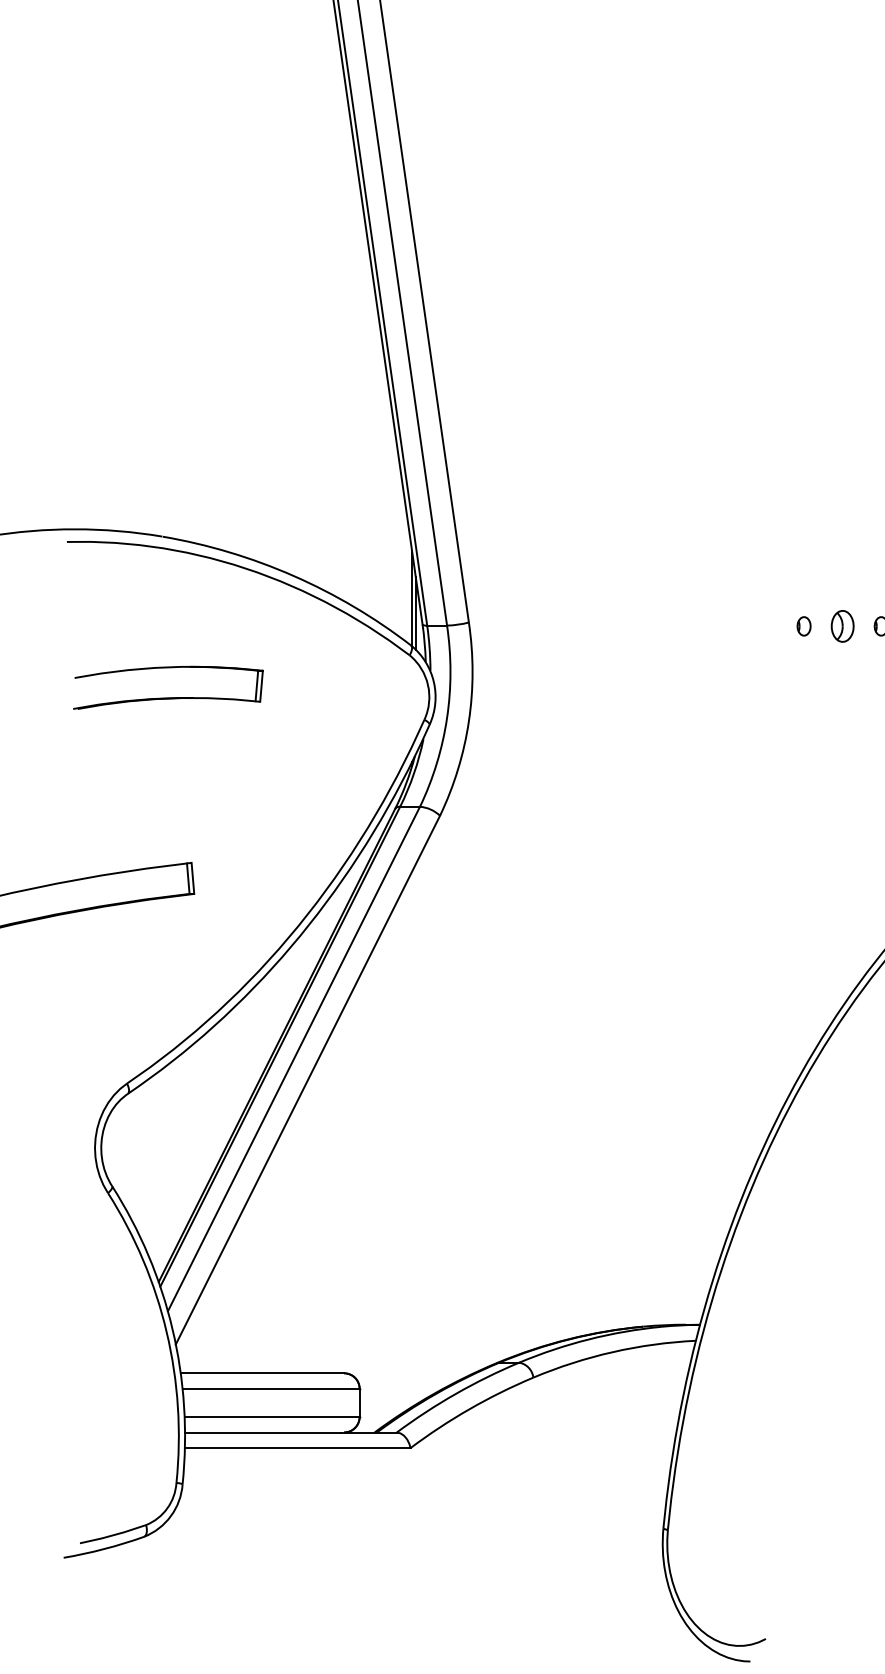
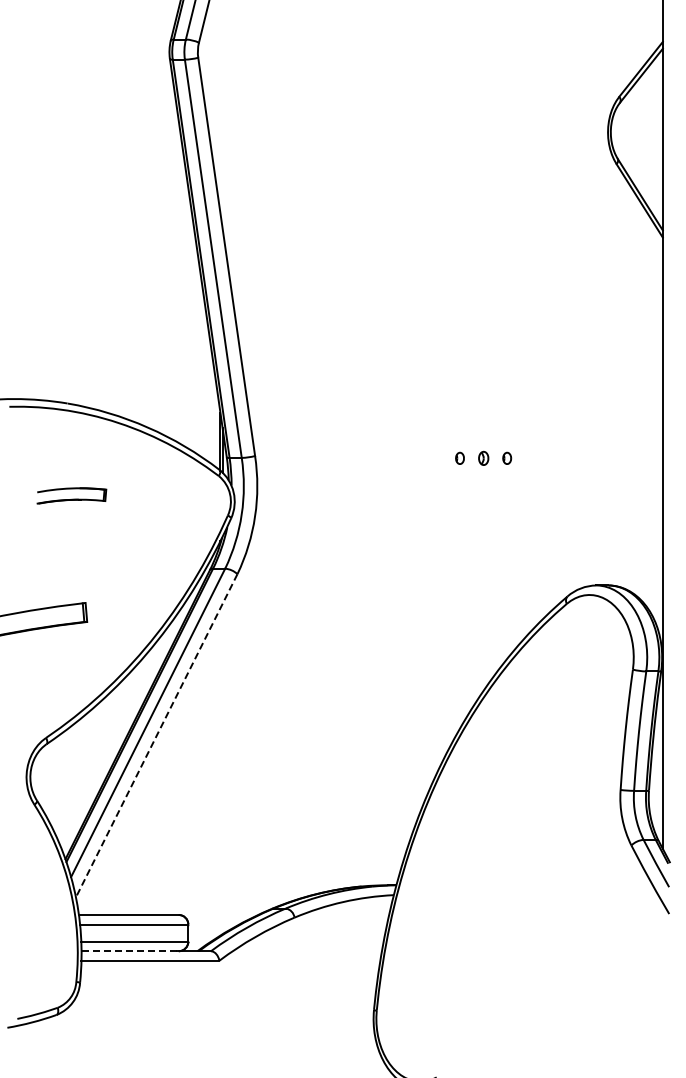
part: (842, 626) -> (483, 458), size x0.7
part: (168, 687) -> (71, 495), size x0.6
line: (307, 1079) -> (156, 735), solid -> dashed
line: (263, 1432) -> (129, 951), solid -> dashed

